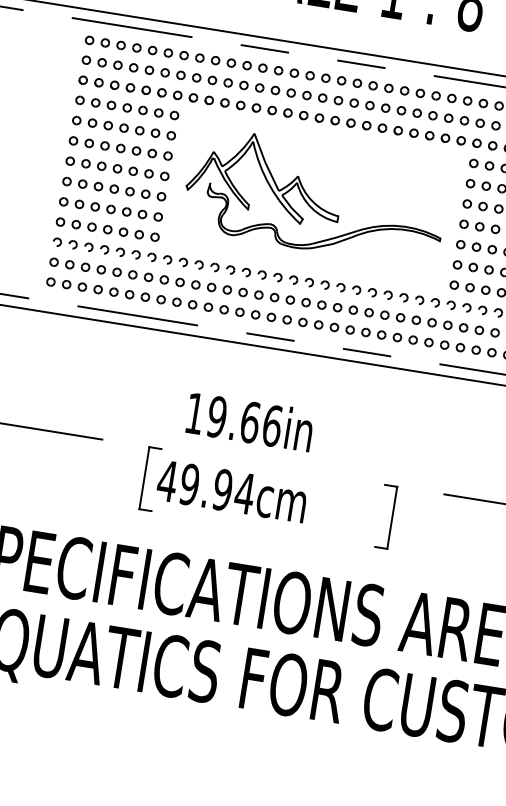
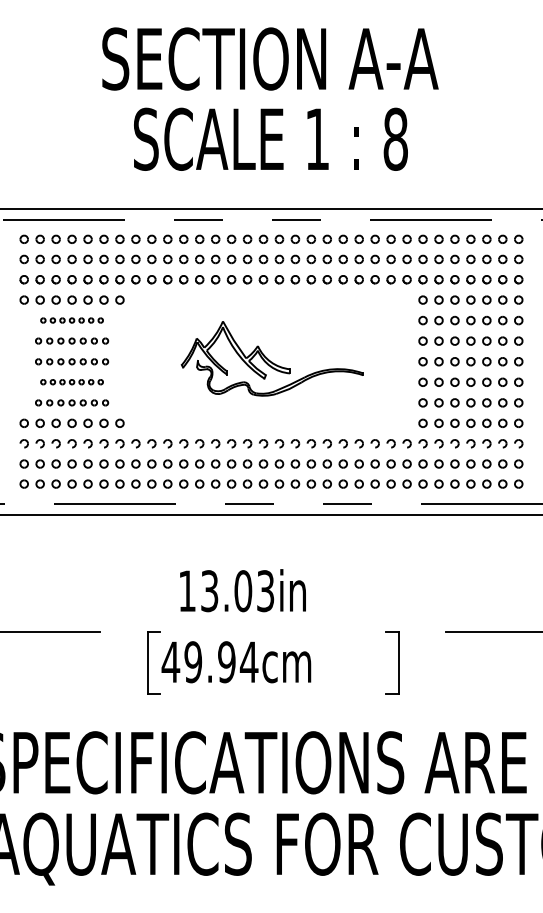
part: (123, 128) -> (71, 320), size x0.6
part: (120, 147) -> (71, 340), size x0.7
part: (116, 168) -> (71, 361), size x0.7
part: (113, 188) -> (71, 381), size x0.6
part: (315, 197) -> (272, 358), size x0.7
part: (110, 208) -> (71, 402), size x0.7
text: (244, 421) -> (237, 591), 19.66in -> 13.03in

